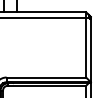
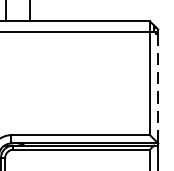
line: (90, 51) -> (157, 89), solid -> dashed

